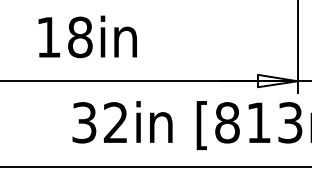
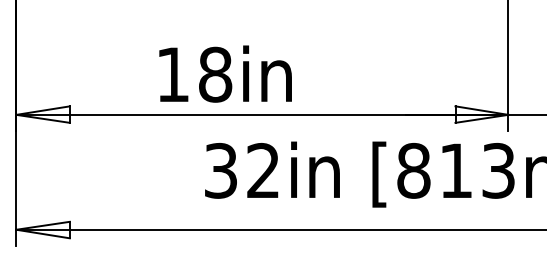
text: (87, 36) -> (225, 73), moved

